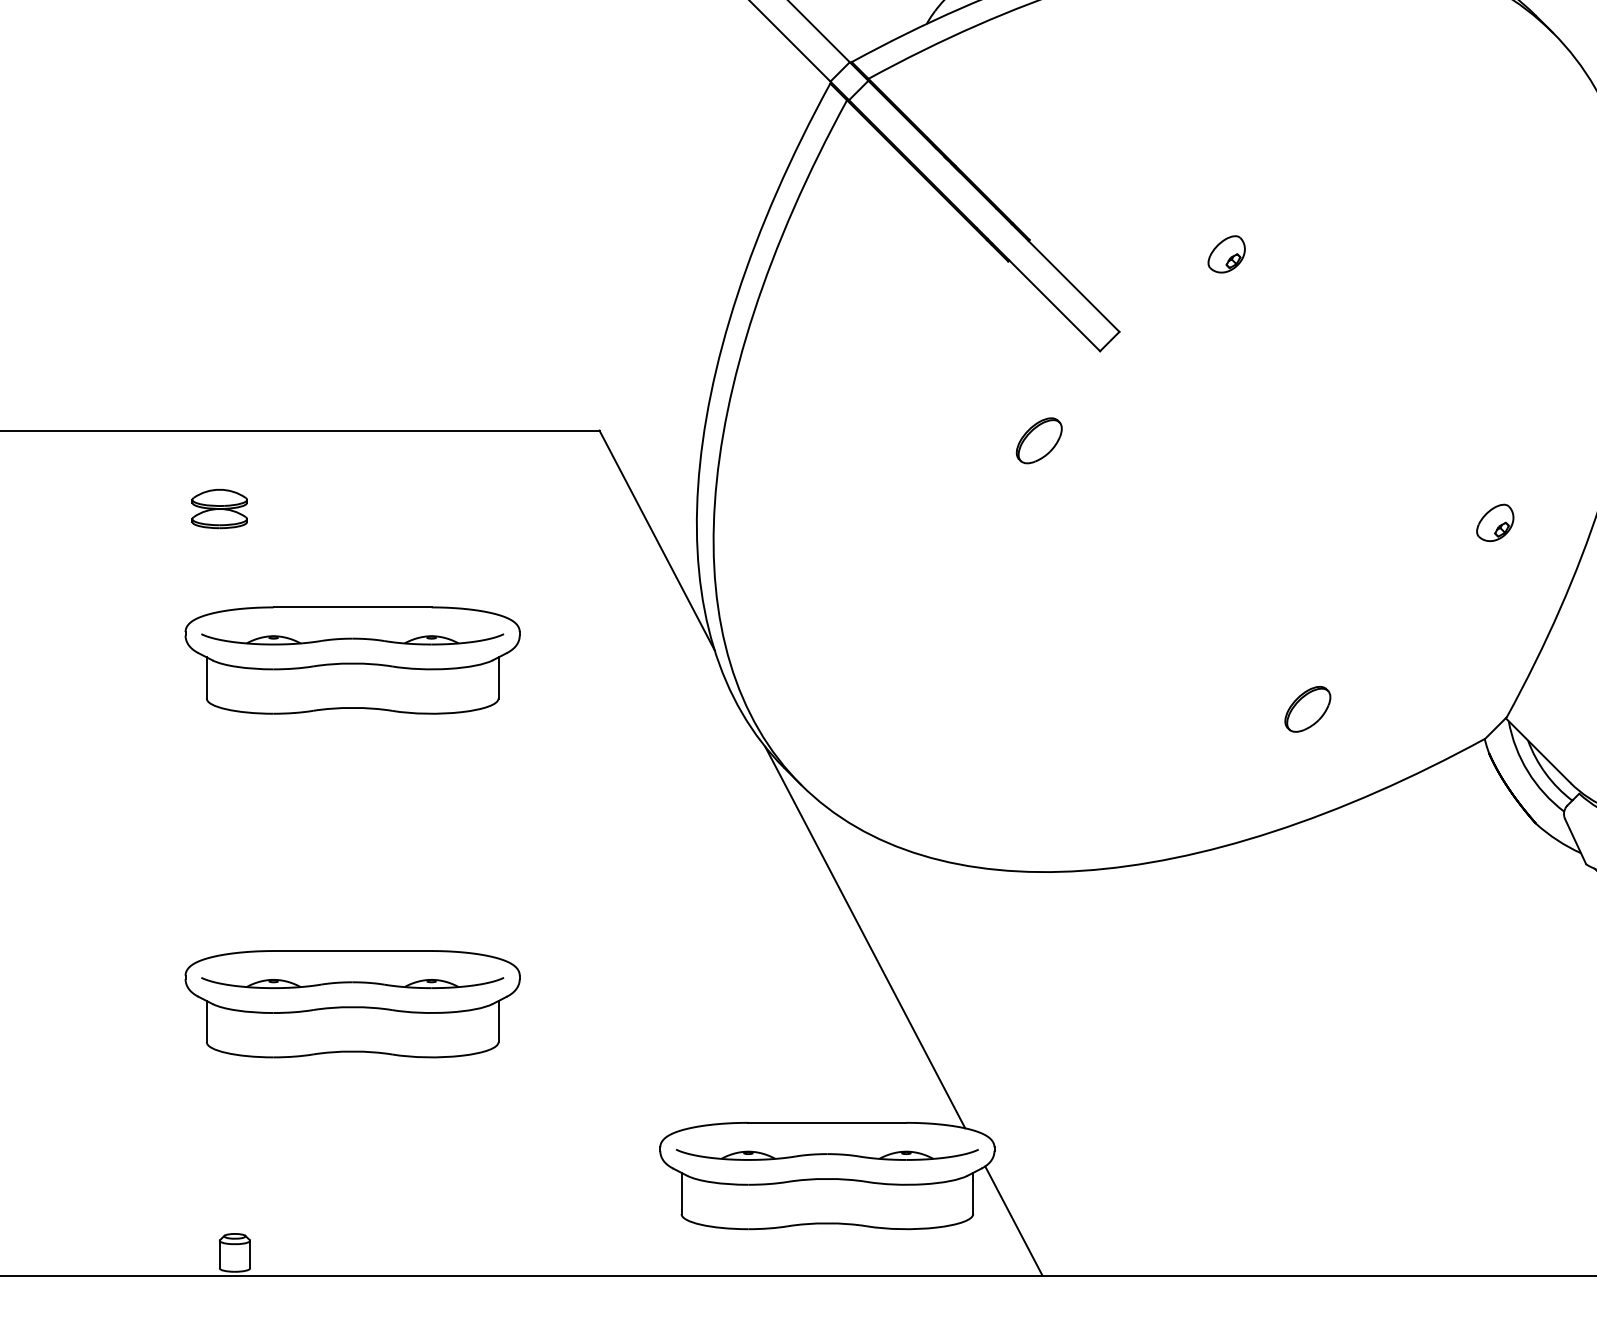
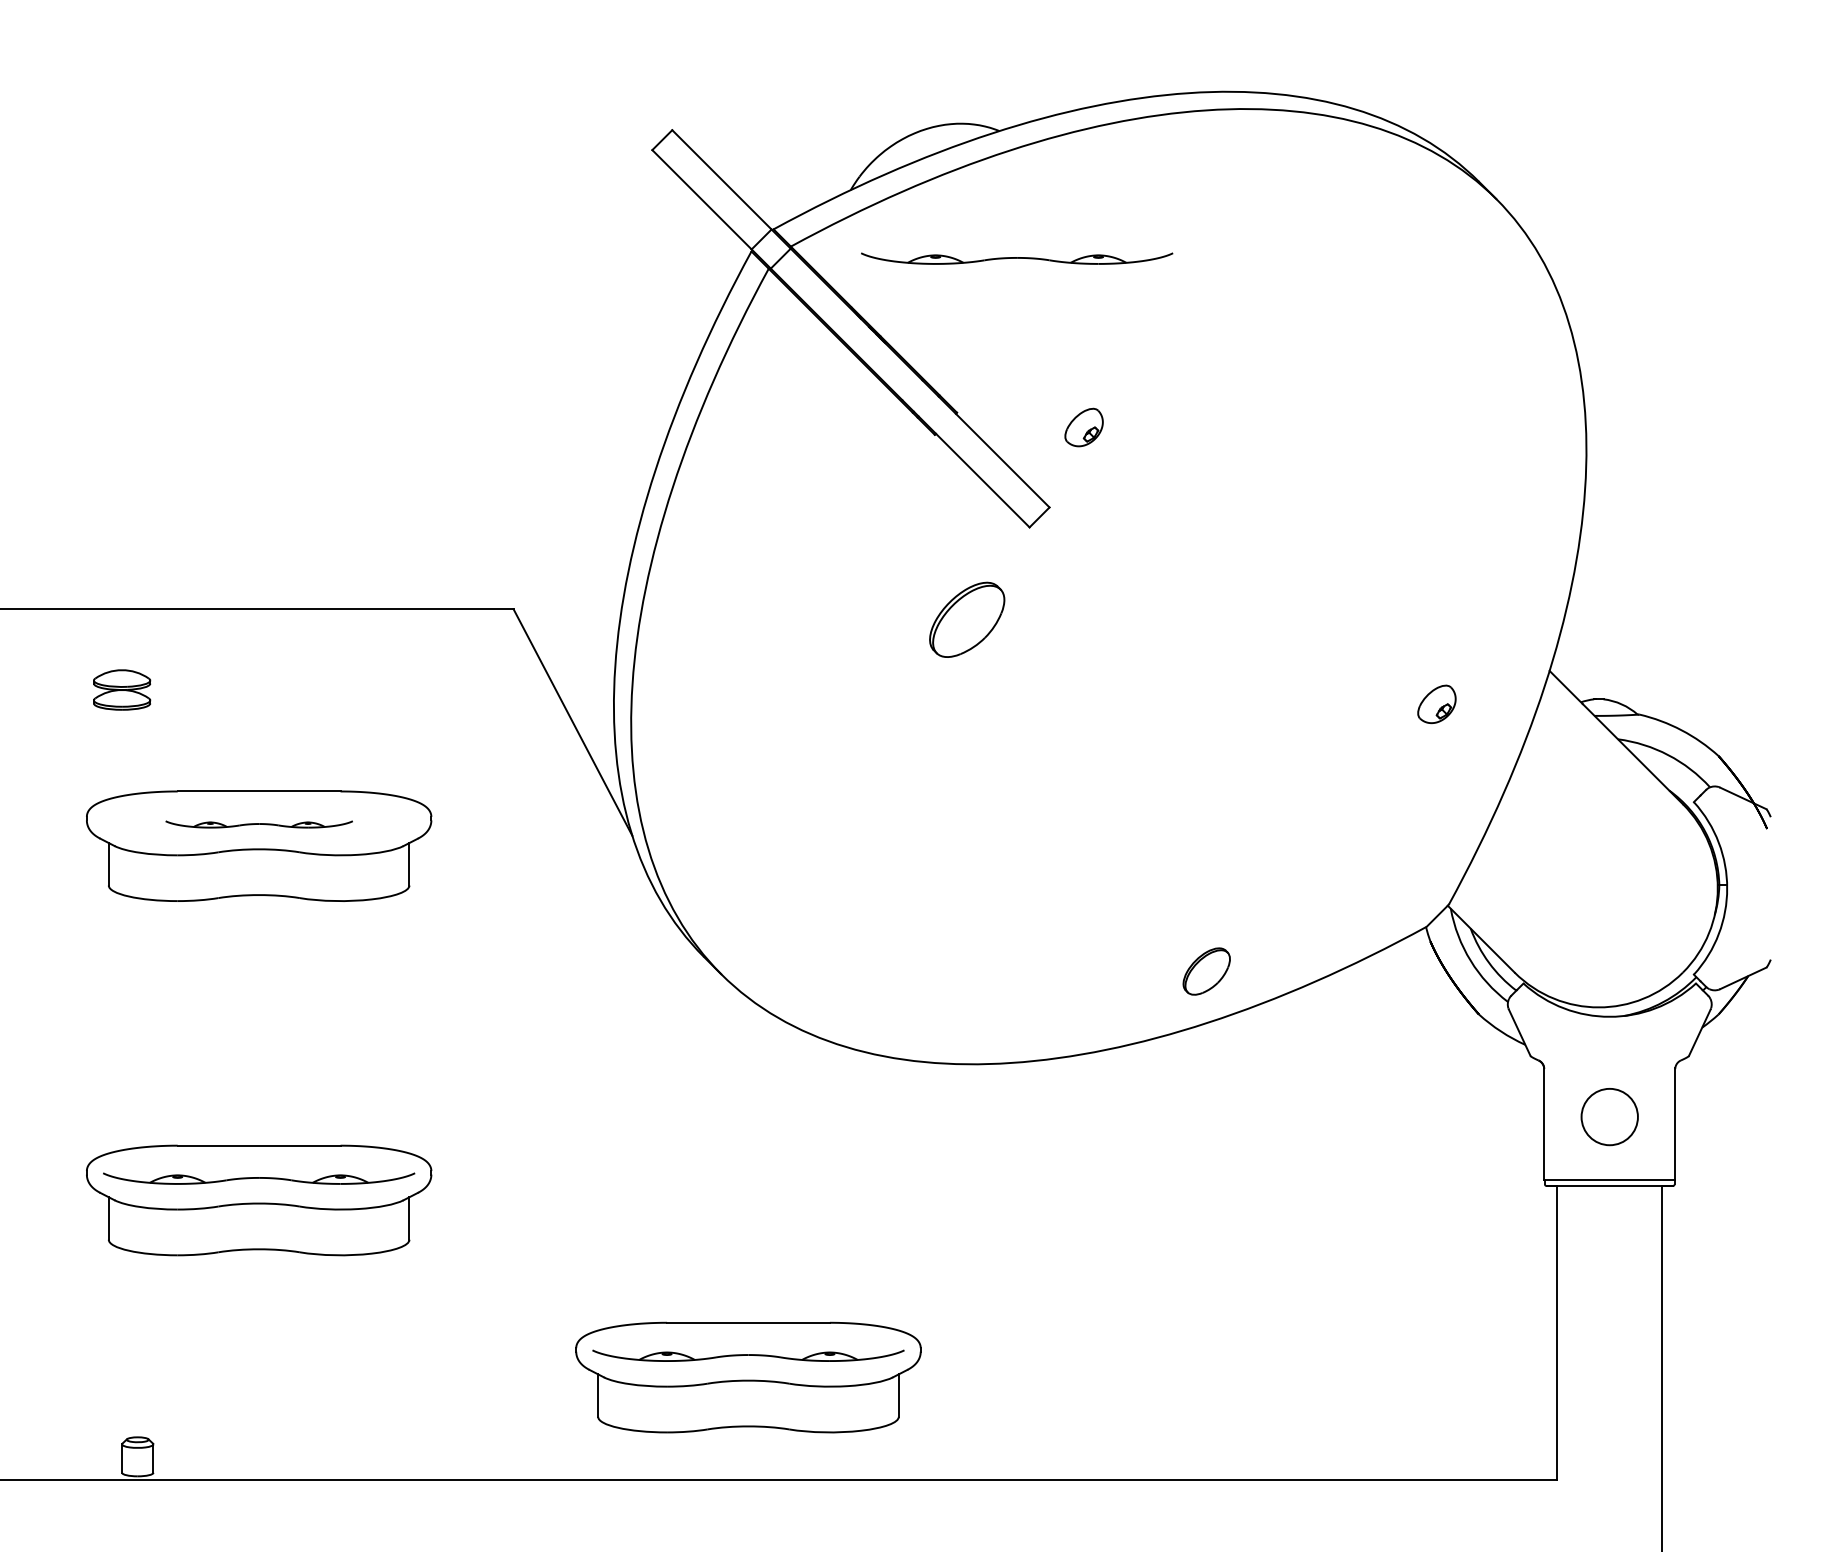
part: (1088, 90) -> (1017, 258), added
part: (1226, 254) -> (1083, 427), moved
part: (1038, 440) -> (966, 619), size x1.6
part: (353, 639) -> (259, 824), size x0.6
part: (1307, 709) -> (1206, 971), moved
line: (865, 937) -> (787, 1131), removed
line: (1013, 1220) -> (940, 1423), removed

